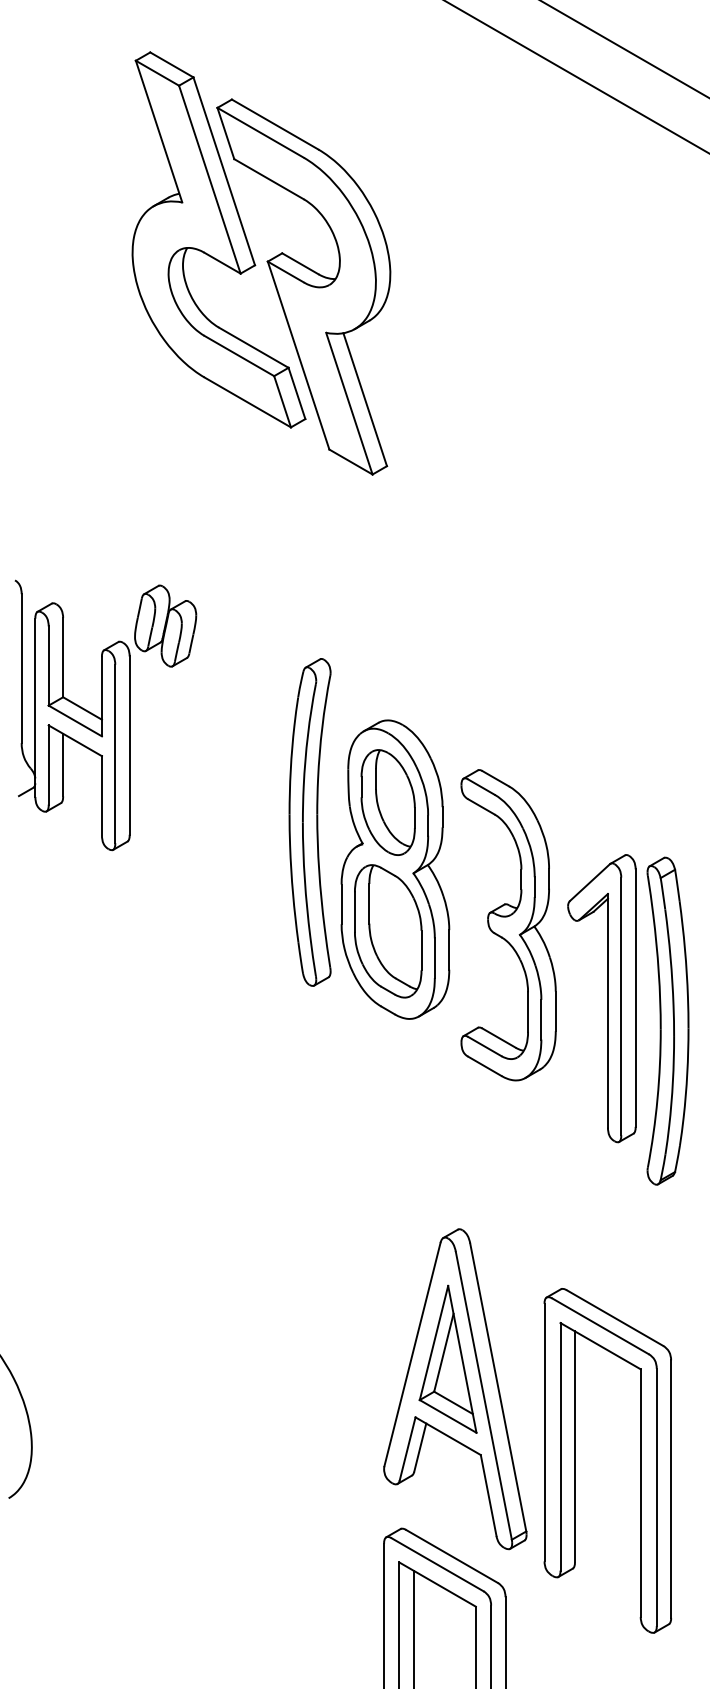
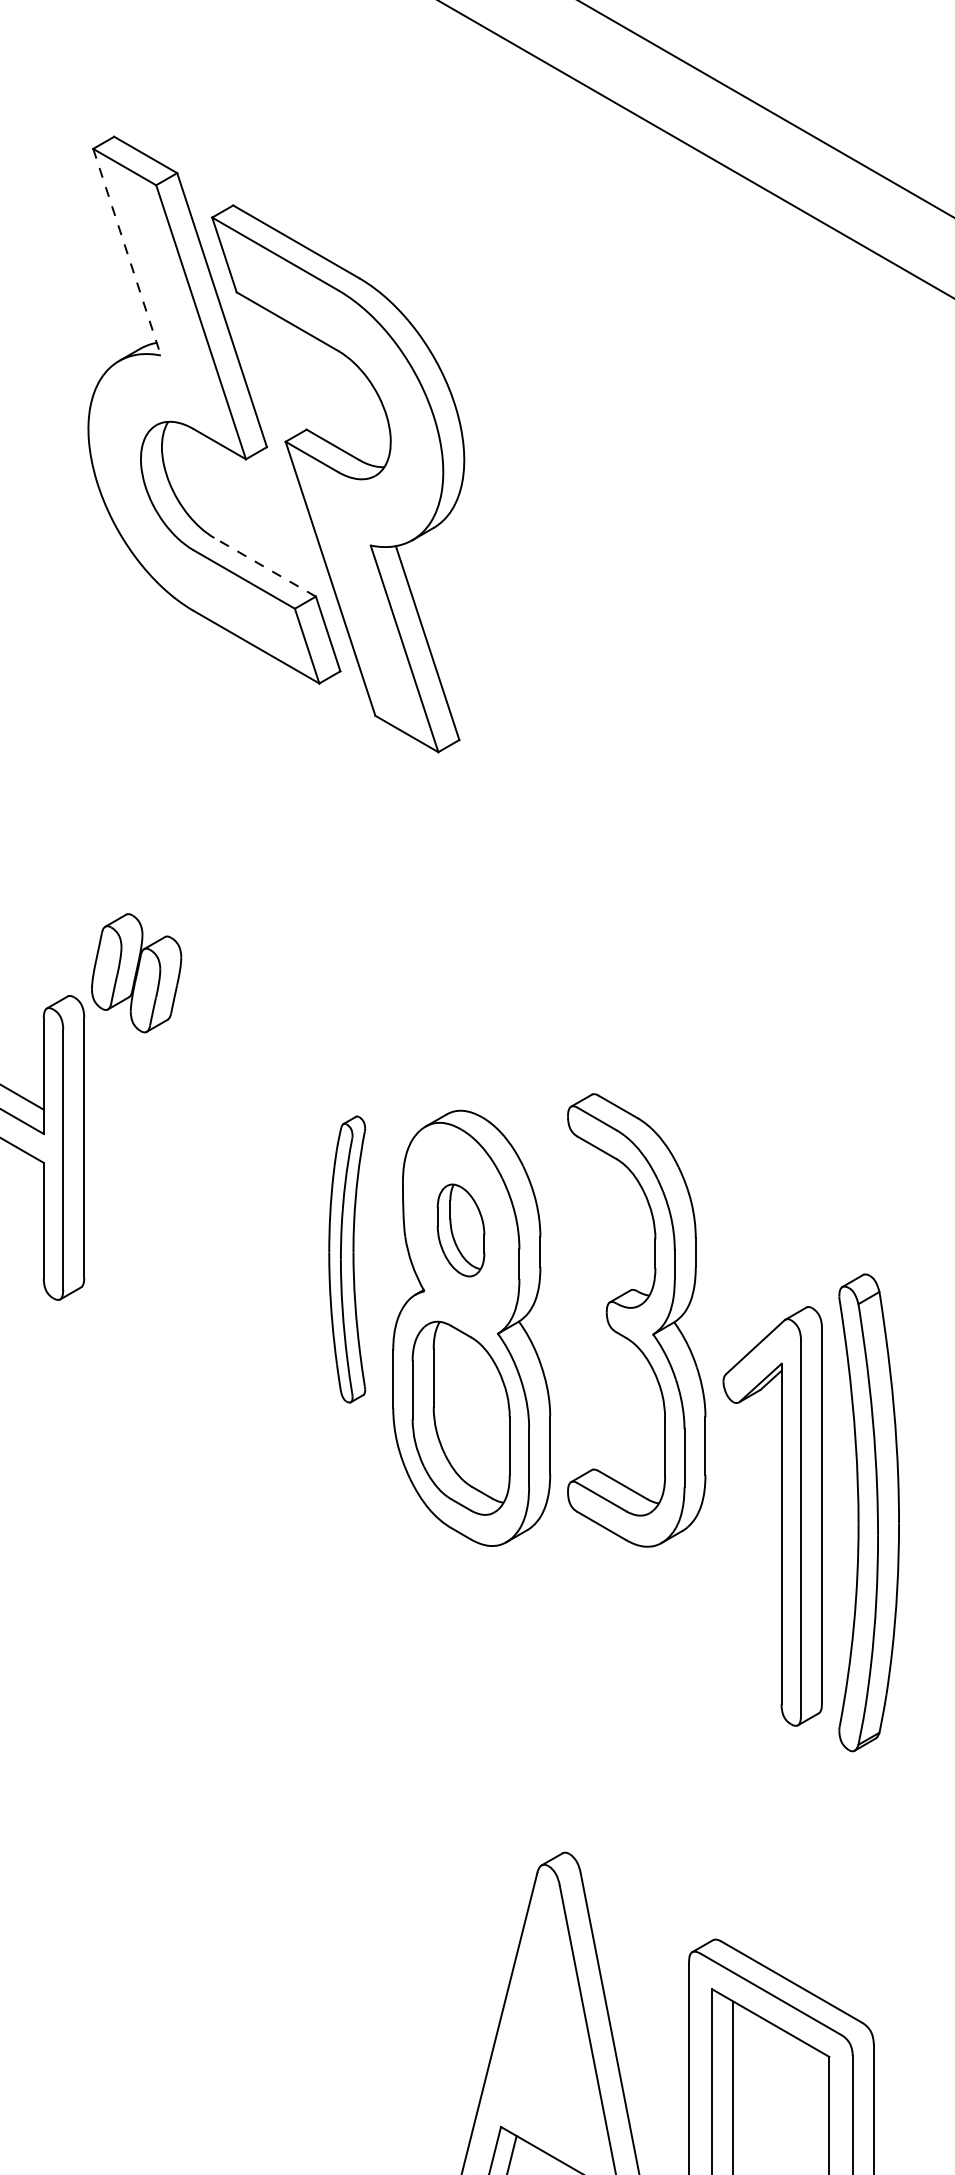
line: (159, 131) -> (127, 252), solid -> dashed
line: (253, 347) -> (264, 566), solid -> dashed
part: (387, 802) -> (460, 1230), size x0.6
part: (309, 822) -> (346, 1259), size x0.6
part: (508, 925) -> (636, 1320), moved
part: (667, 1020) -> (868, 1511), moved
part: (447, 1358) -> (547, 2041), removed

